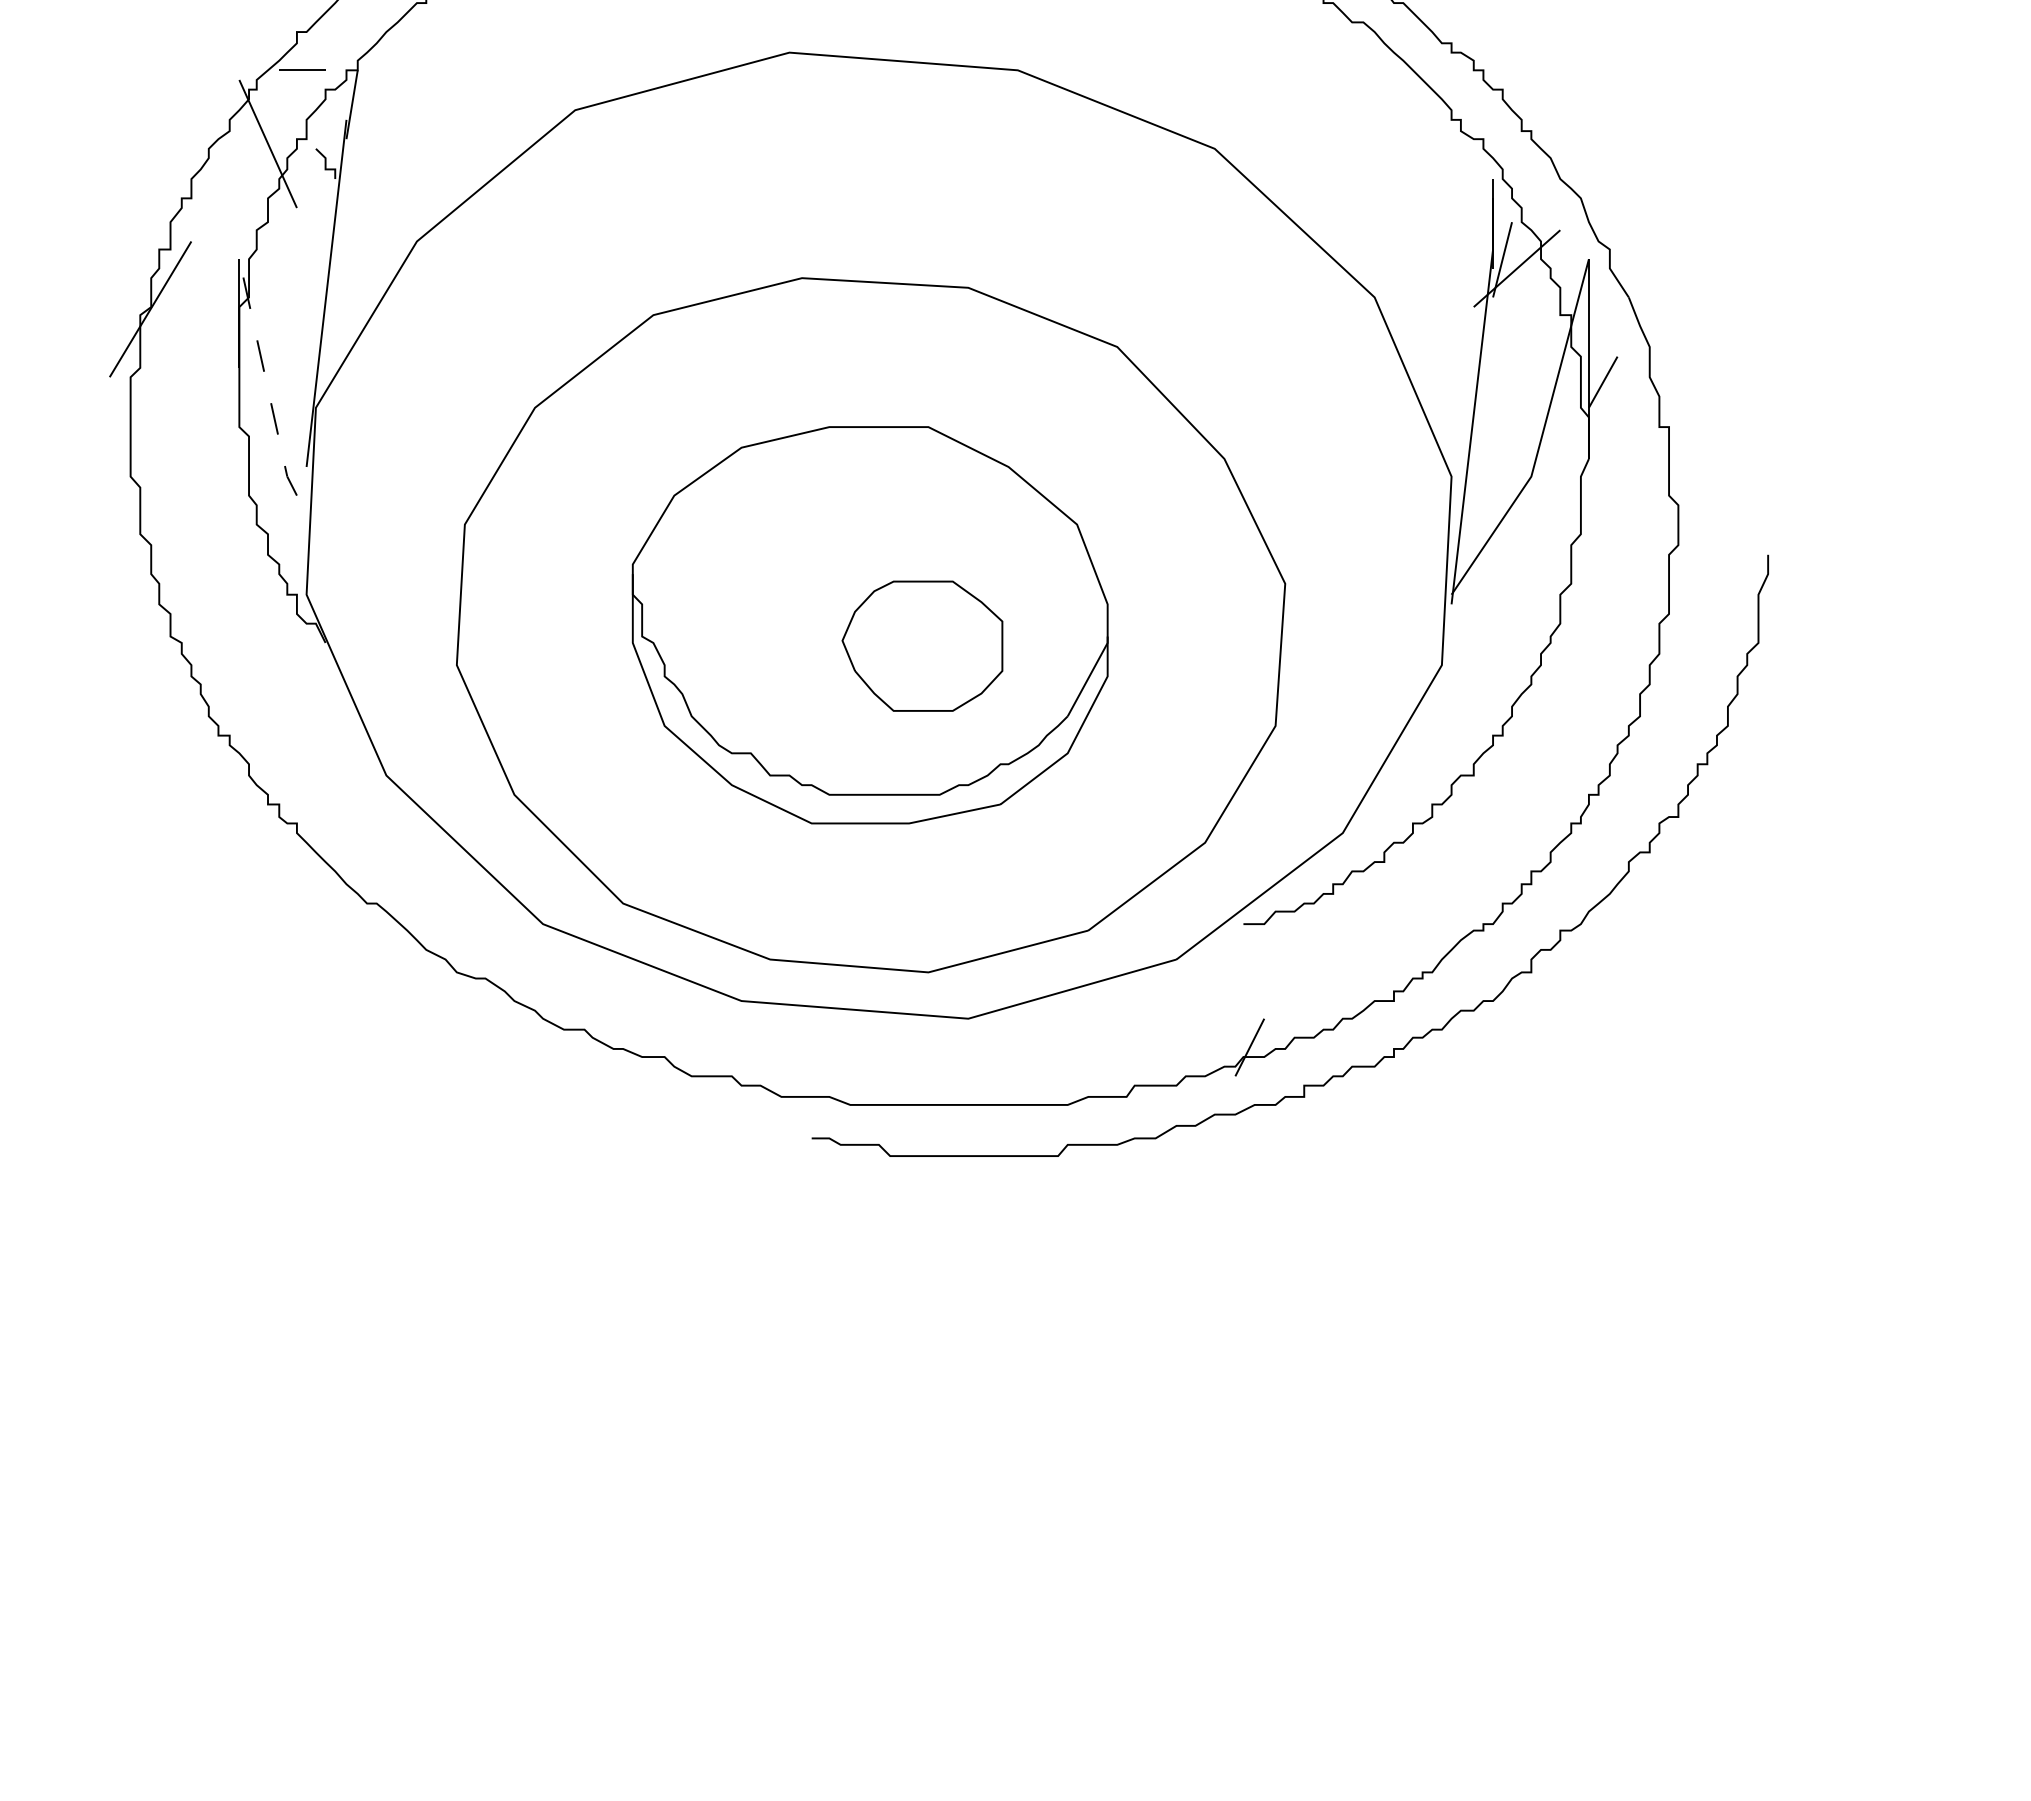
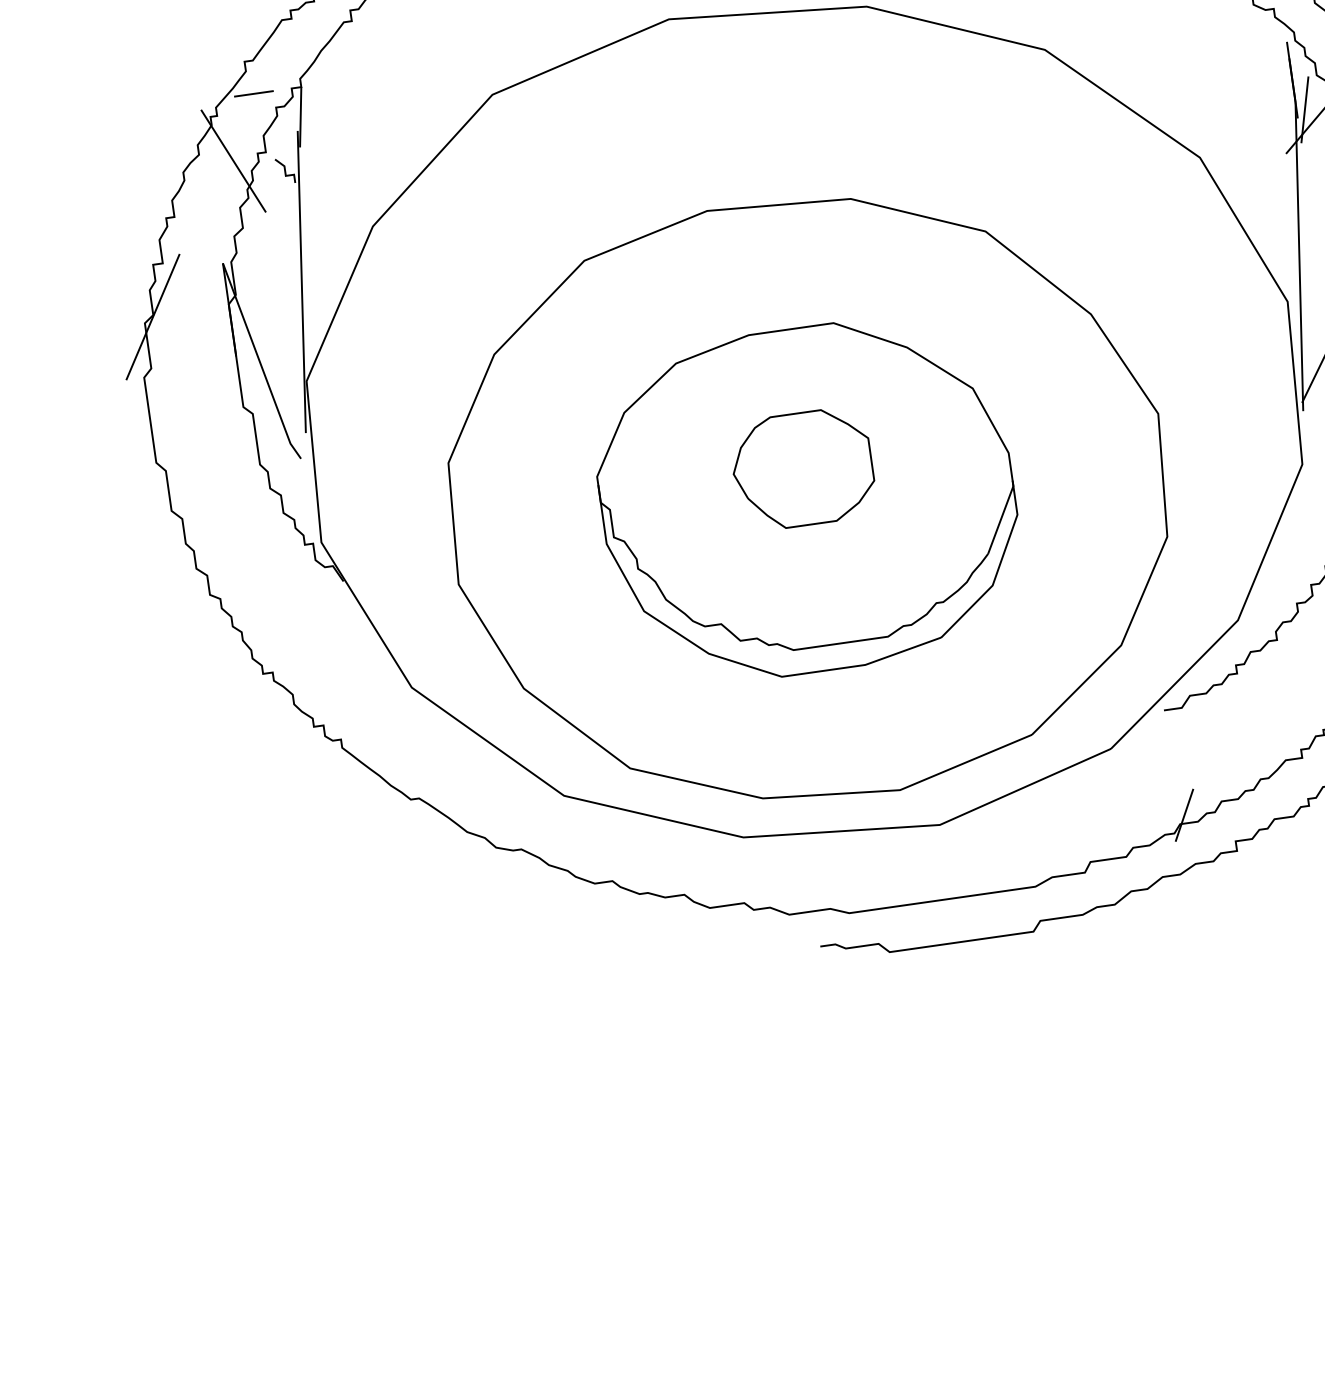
line: (265, 379) -> (260, 363), dashed -> solid
part: (922, 645) -> (802, 468), moved

